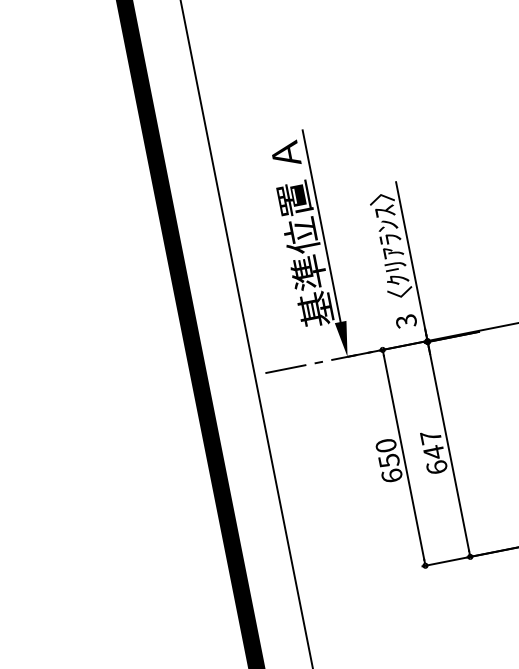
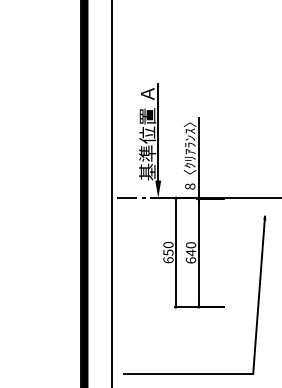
text: (404, 321) -> (189, 186), 3 -> 8
text: (432, 437) -> (191, 245), 647 -> 640

